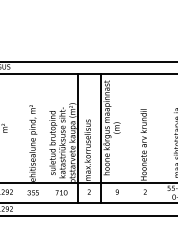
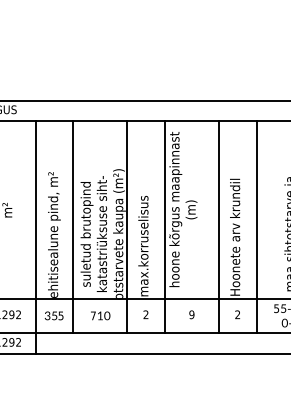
line: (44, 138) -> (72, 227), added
line: (133, 138) -> (218, 227), added
line: (156, 138) -> (256, 227), added
line: (21, 144) -> (34, 236), added

